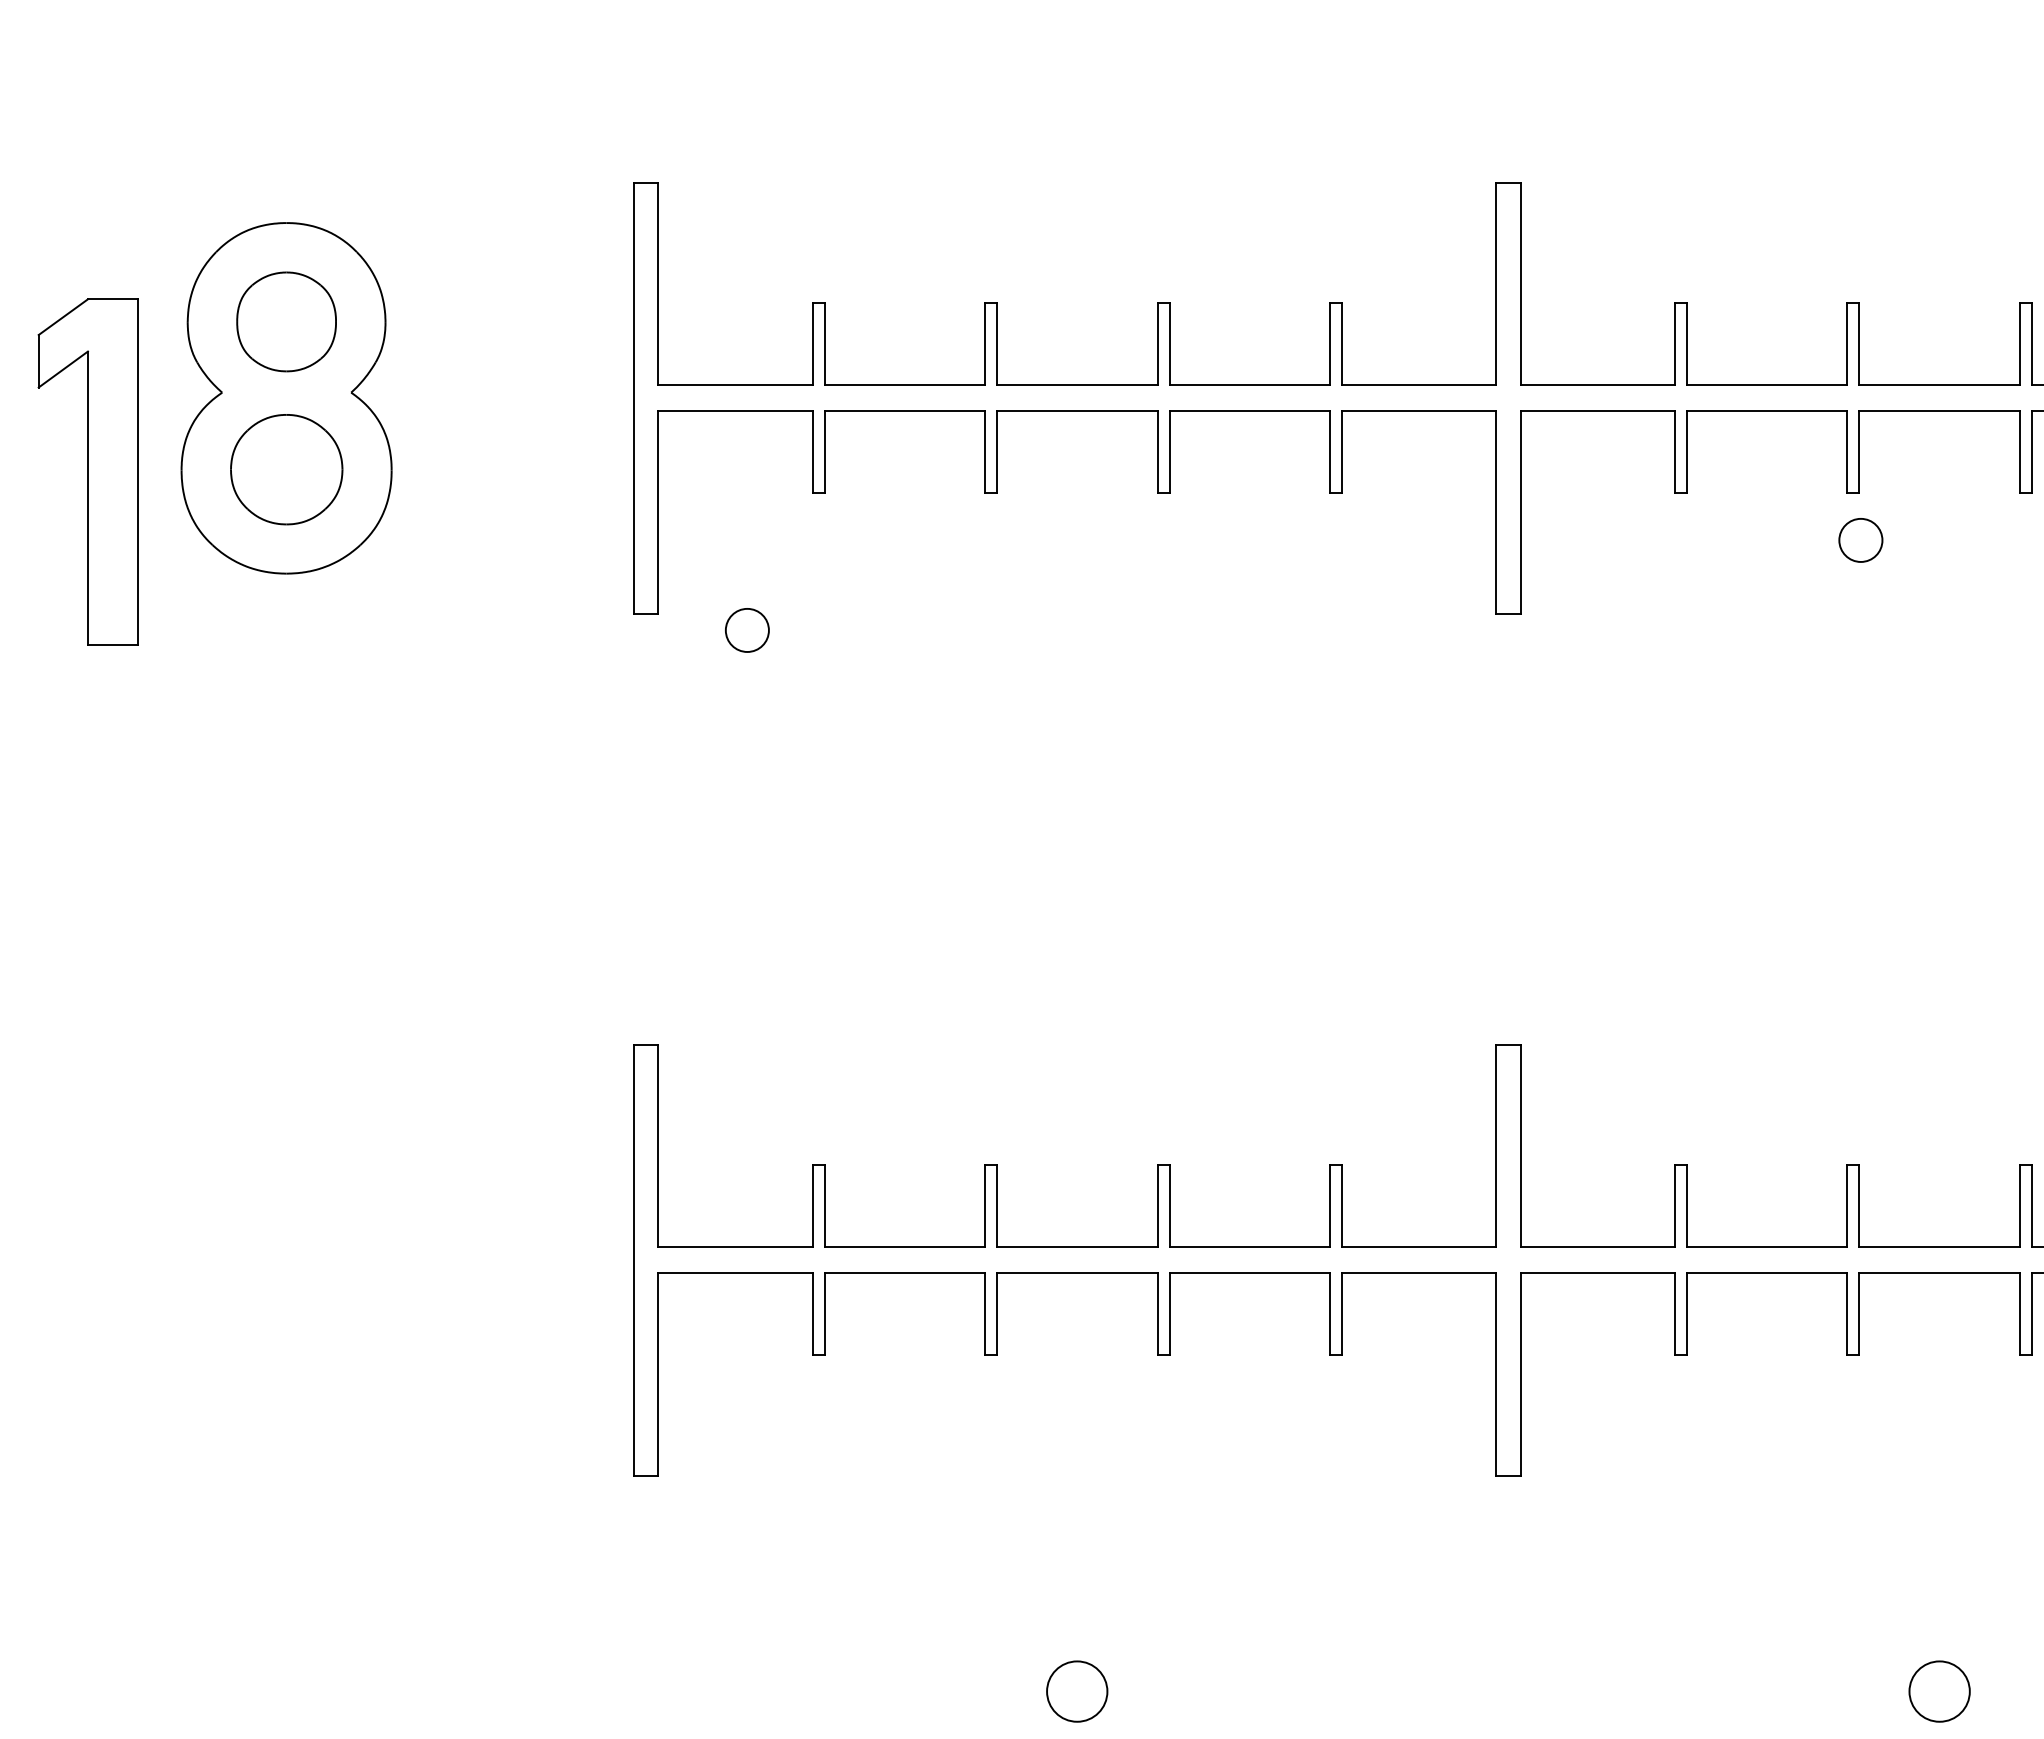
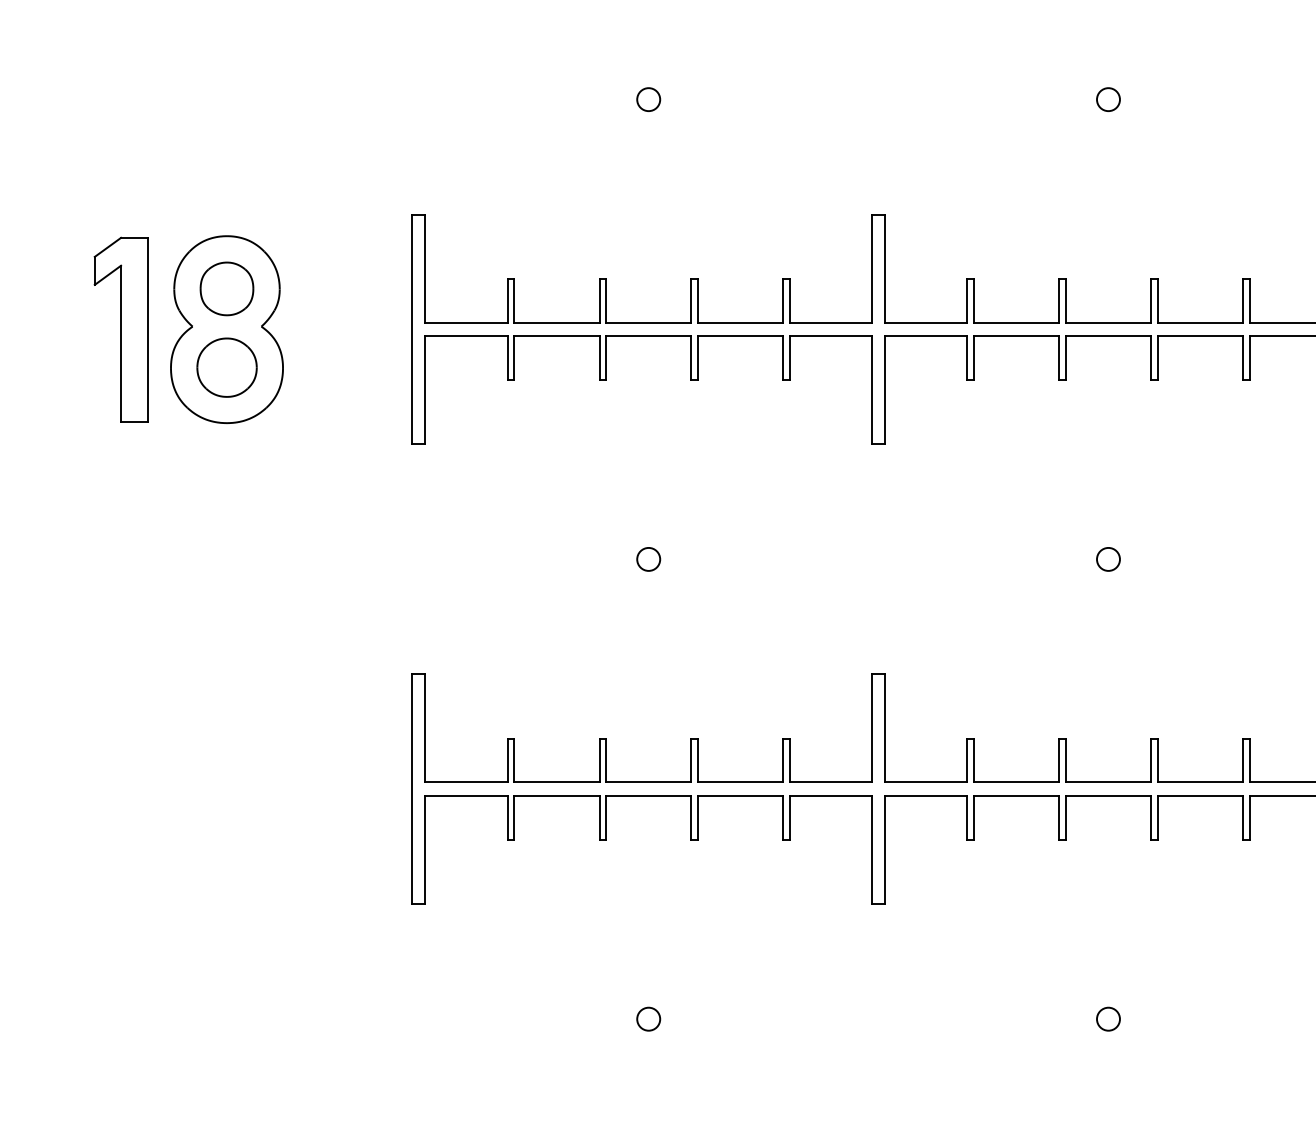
part: (86, 471) -> (120, 329), moved
circle: (1860, 540) -> (1108, 559), moved
circle: (746, 630) -> (648, 559), moved
circle: (1077, 1690) -> (648, 1018), size x0.71
circle: (1939, 1690) -> (1108, 1018), size x0.71

